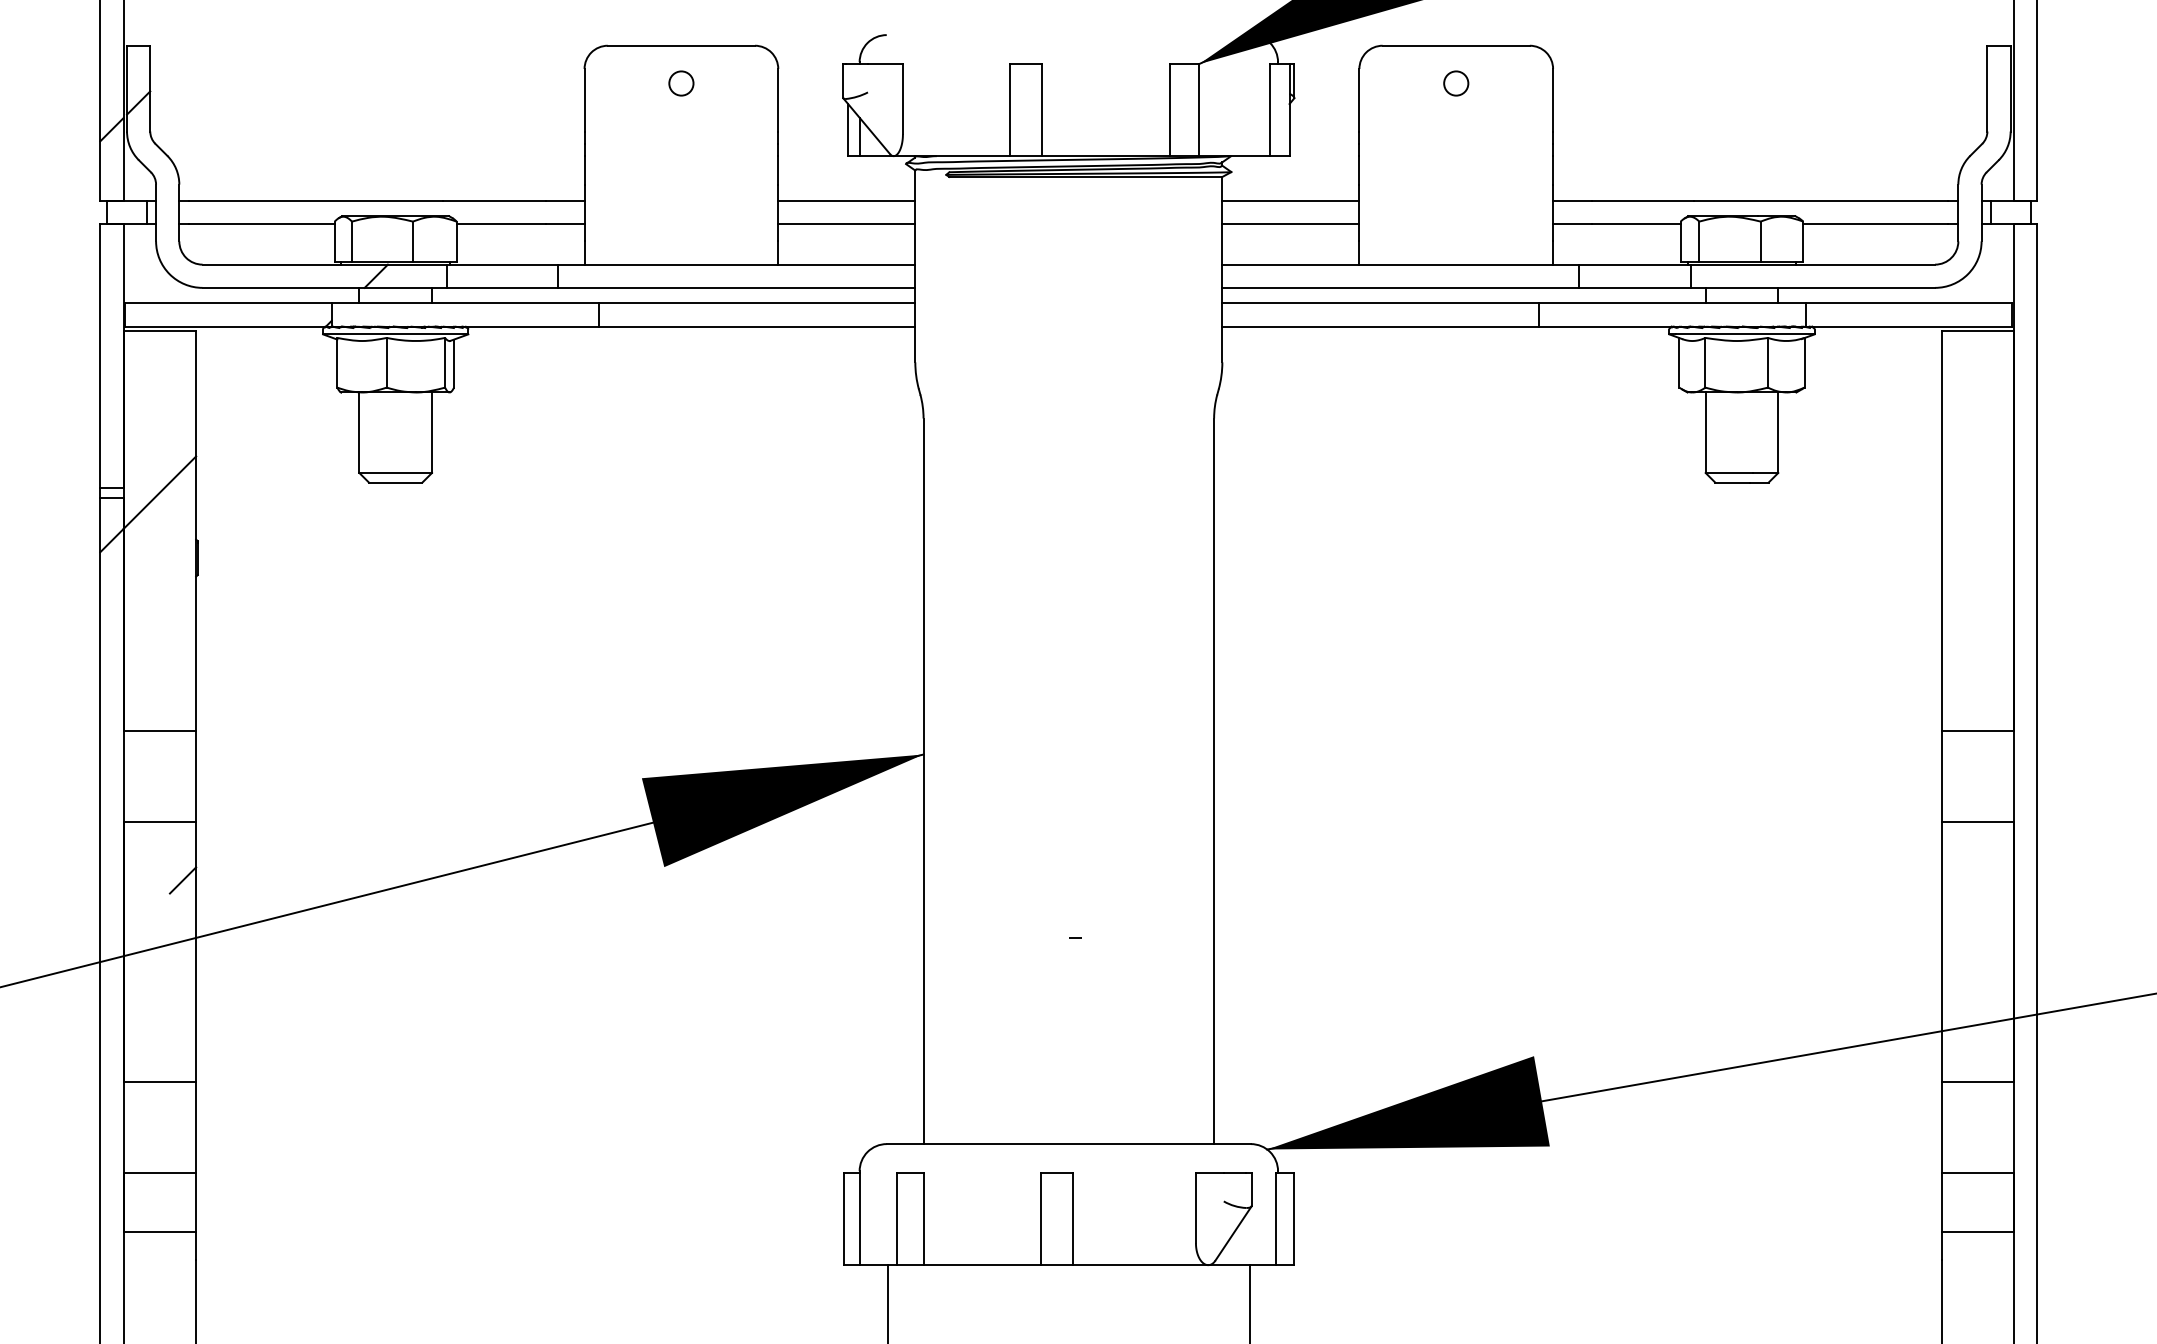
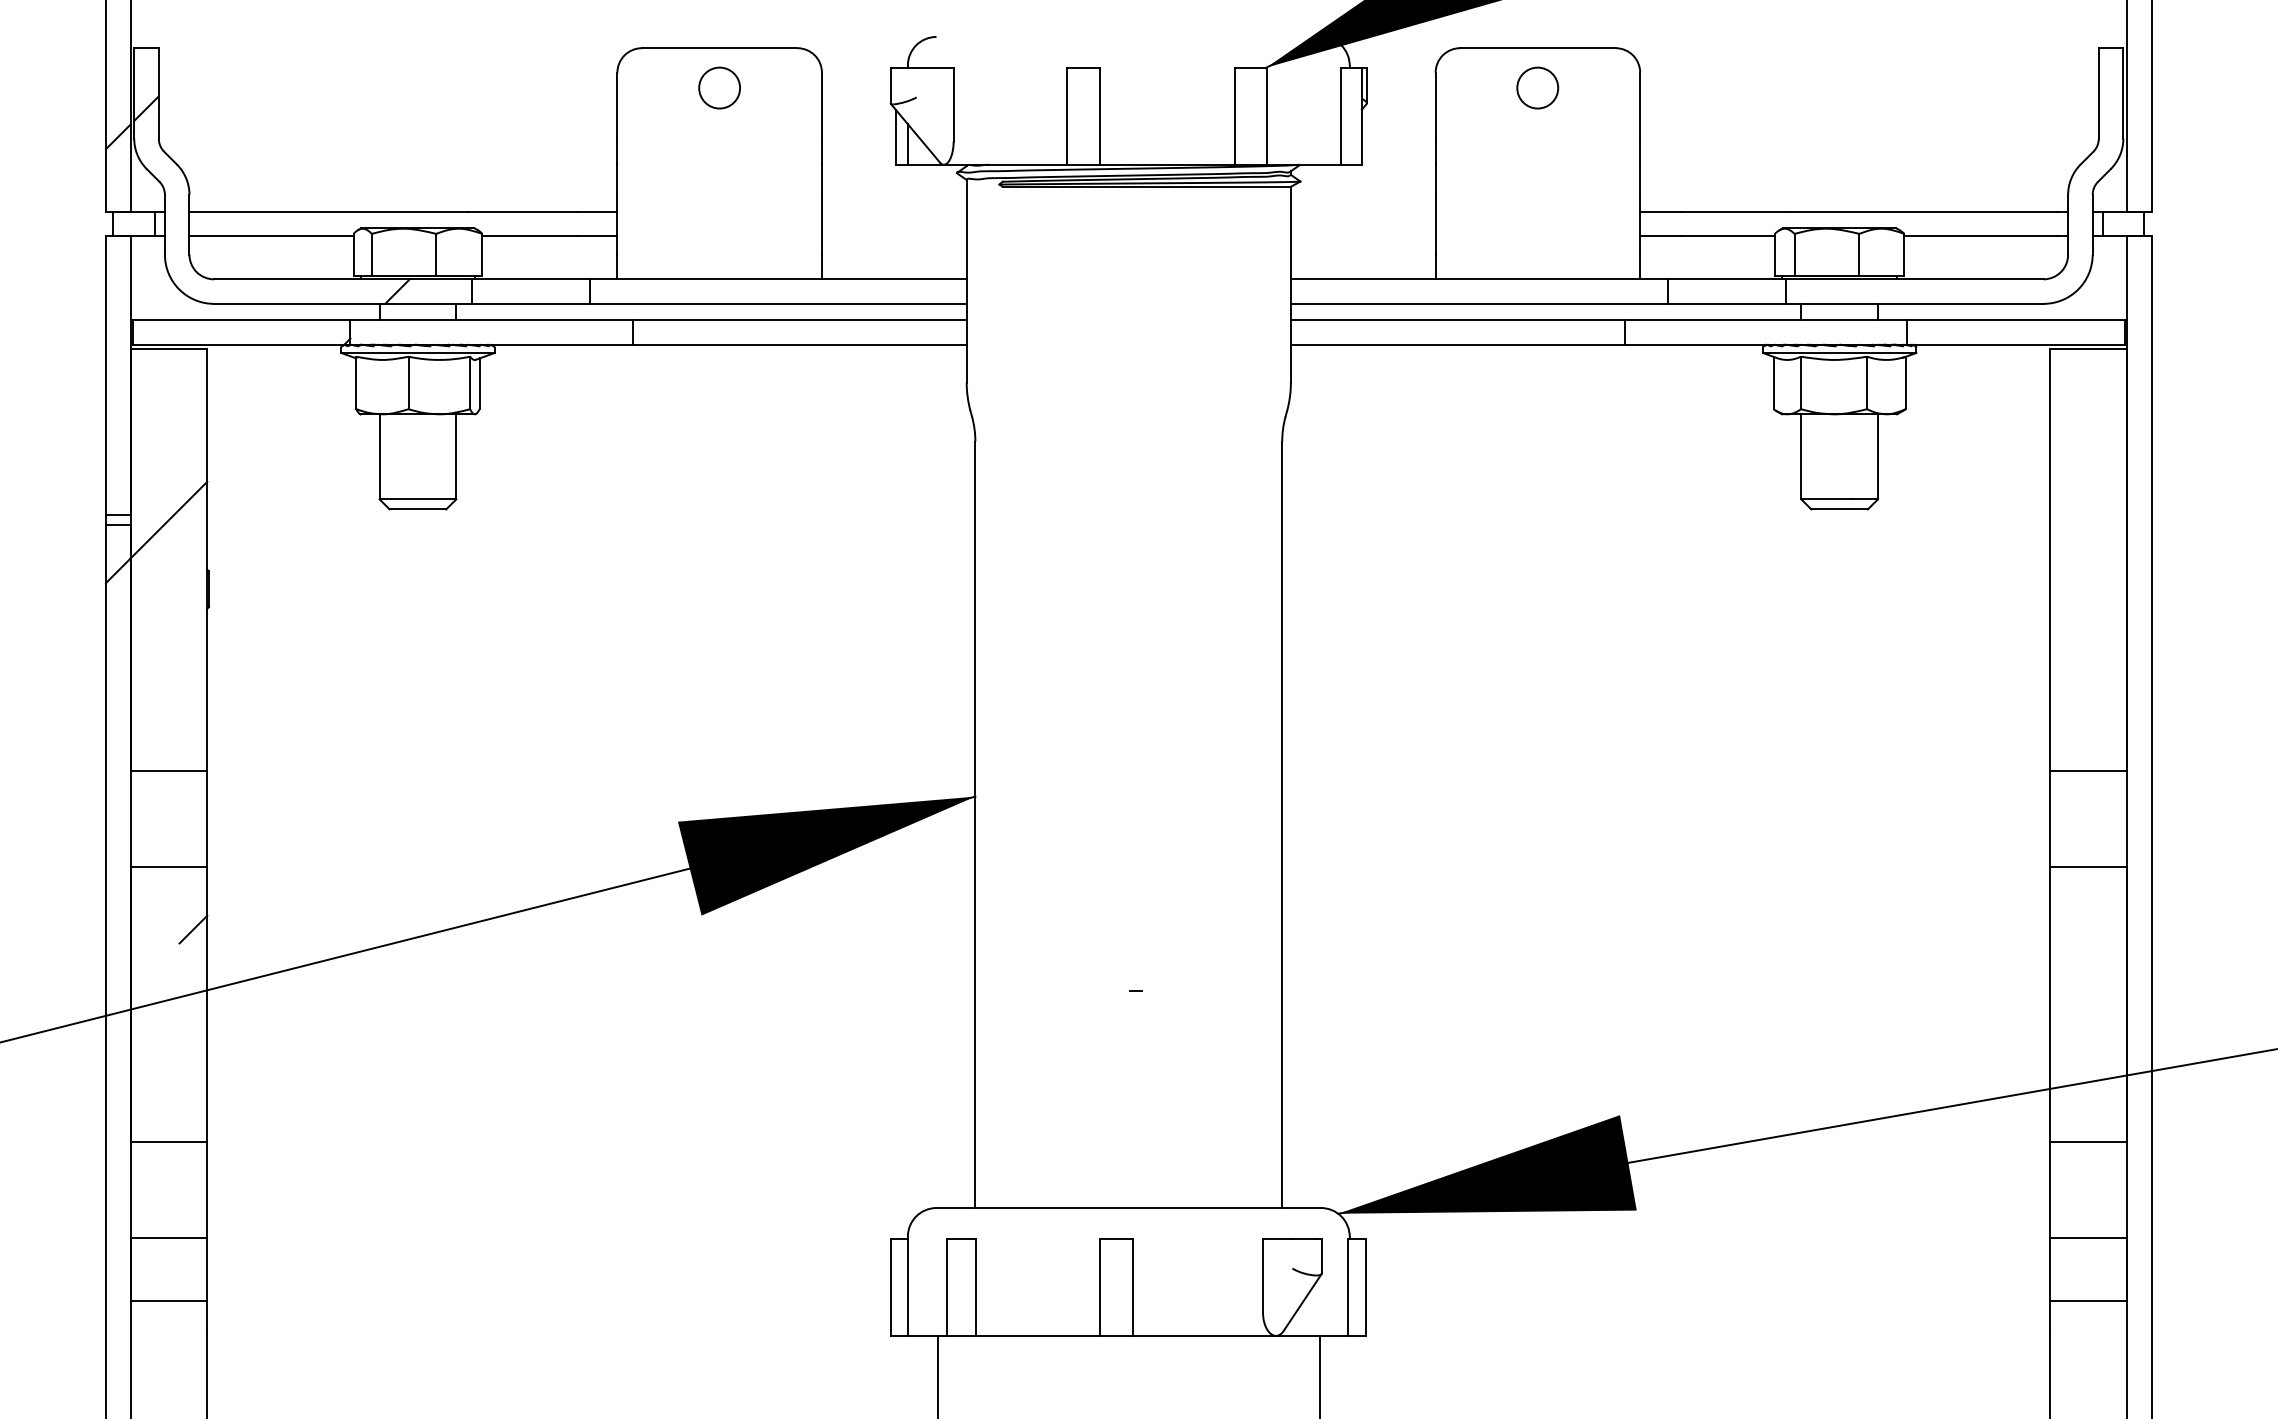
circle: (681, 83) -> (719, 88), size x1.6
circle: (1456, 83) -> (1538, 88), size x1.6
line: (846, 200) -> (894, 211), removed
line: (1290, 200) -> (1362, 211), removed
line: (846, 223) -> (894, 235), removed
line: (1290, 223) -> (1362, 235), removed

